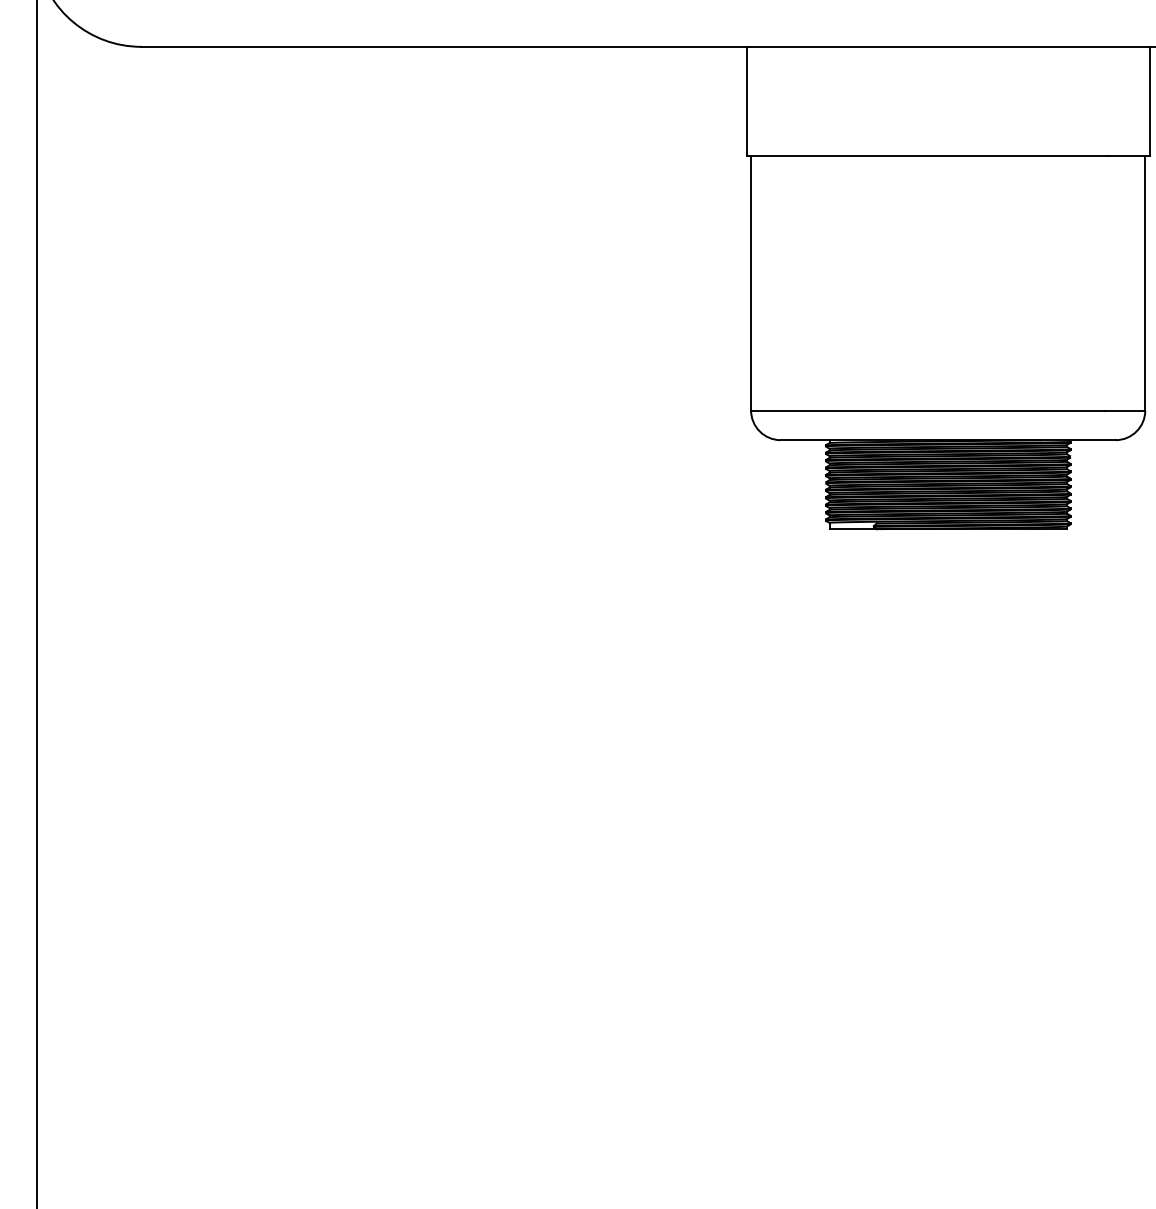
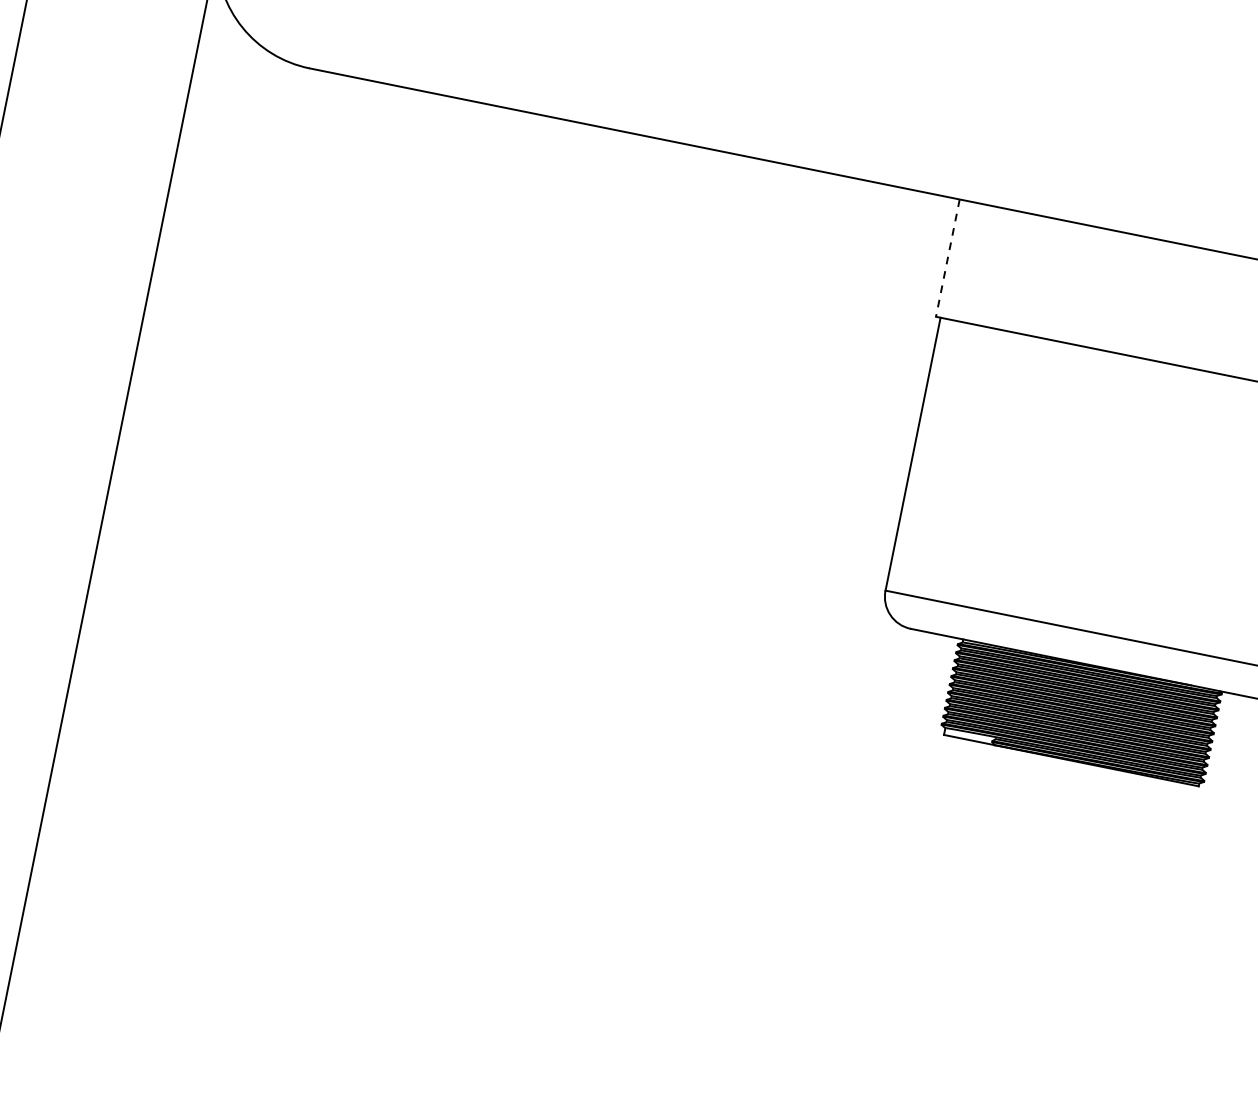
line: (746, 101) -> (947, 258), solid -> dashed

